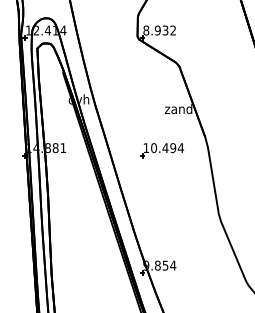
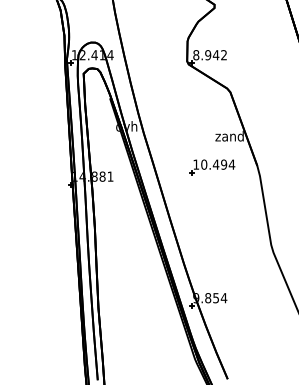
text: (164, 30) -> (215, 55), 8.932 -> 8.942
part: (162, 150) -> (212, 167), moved

